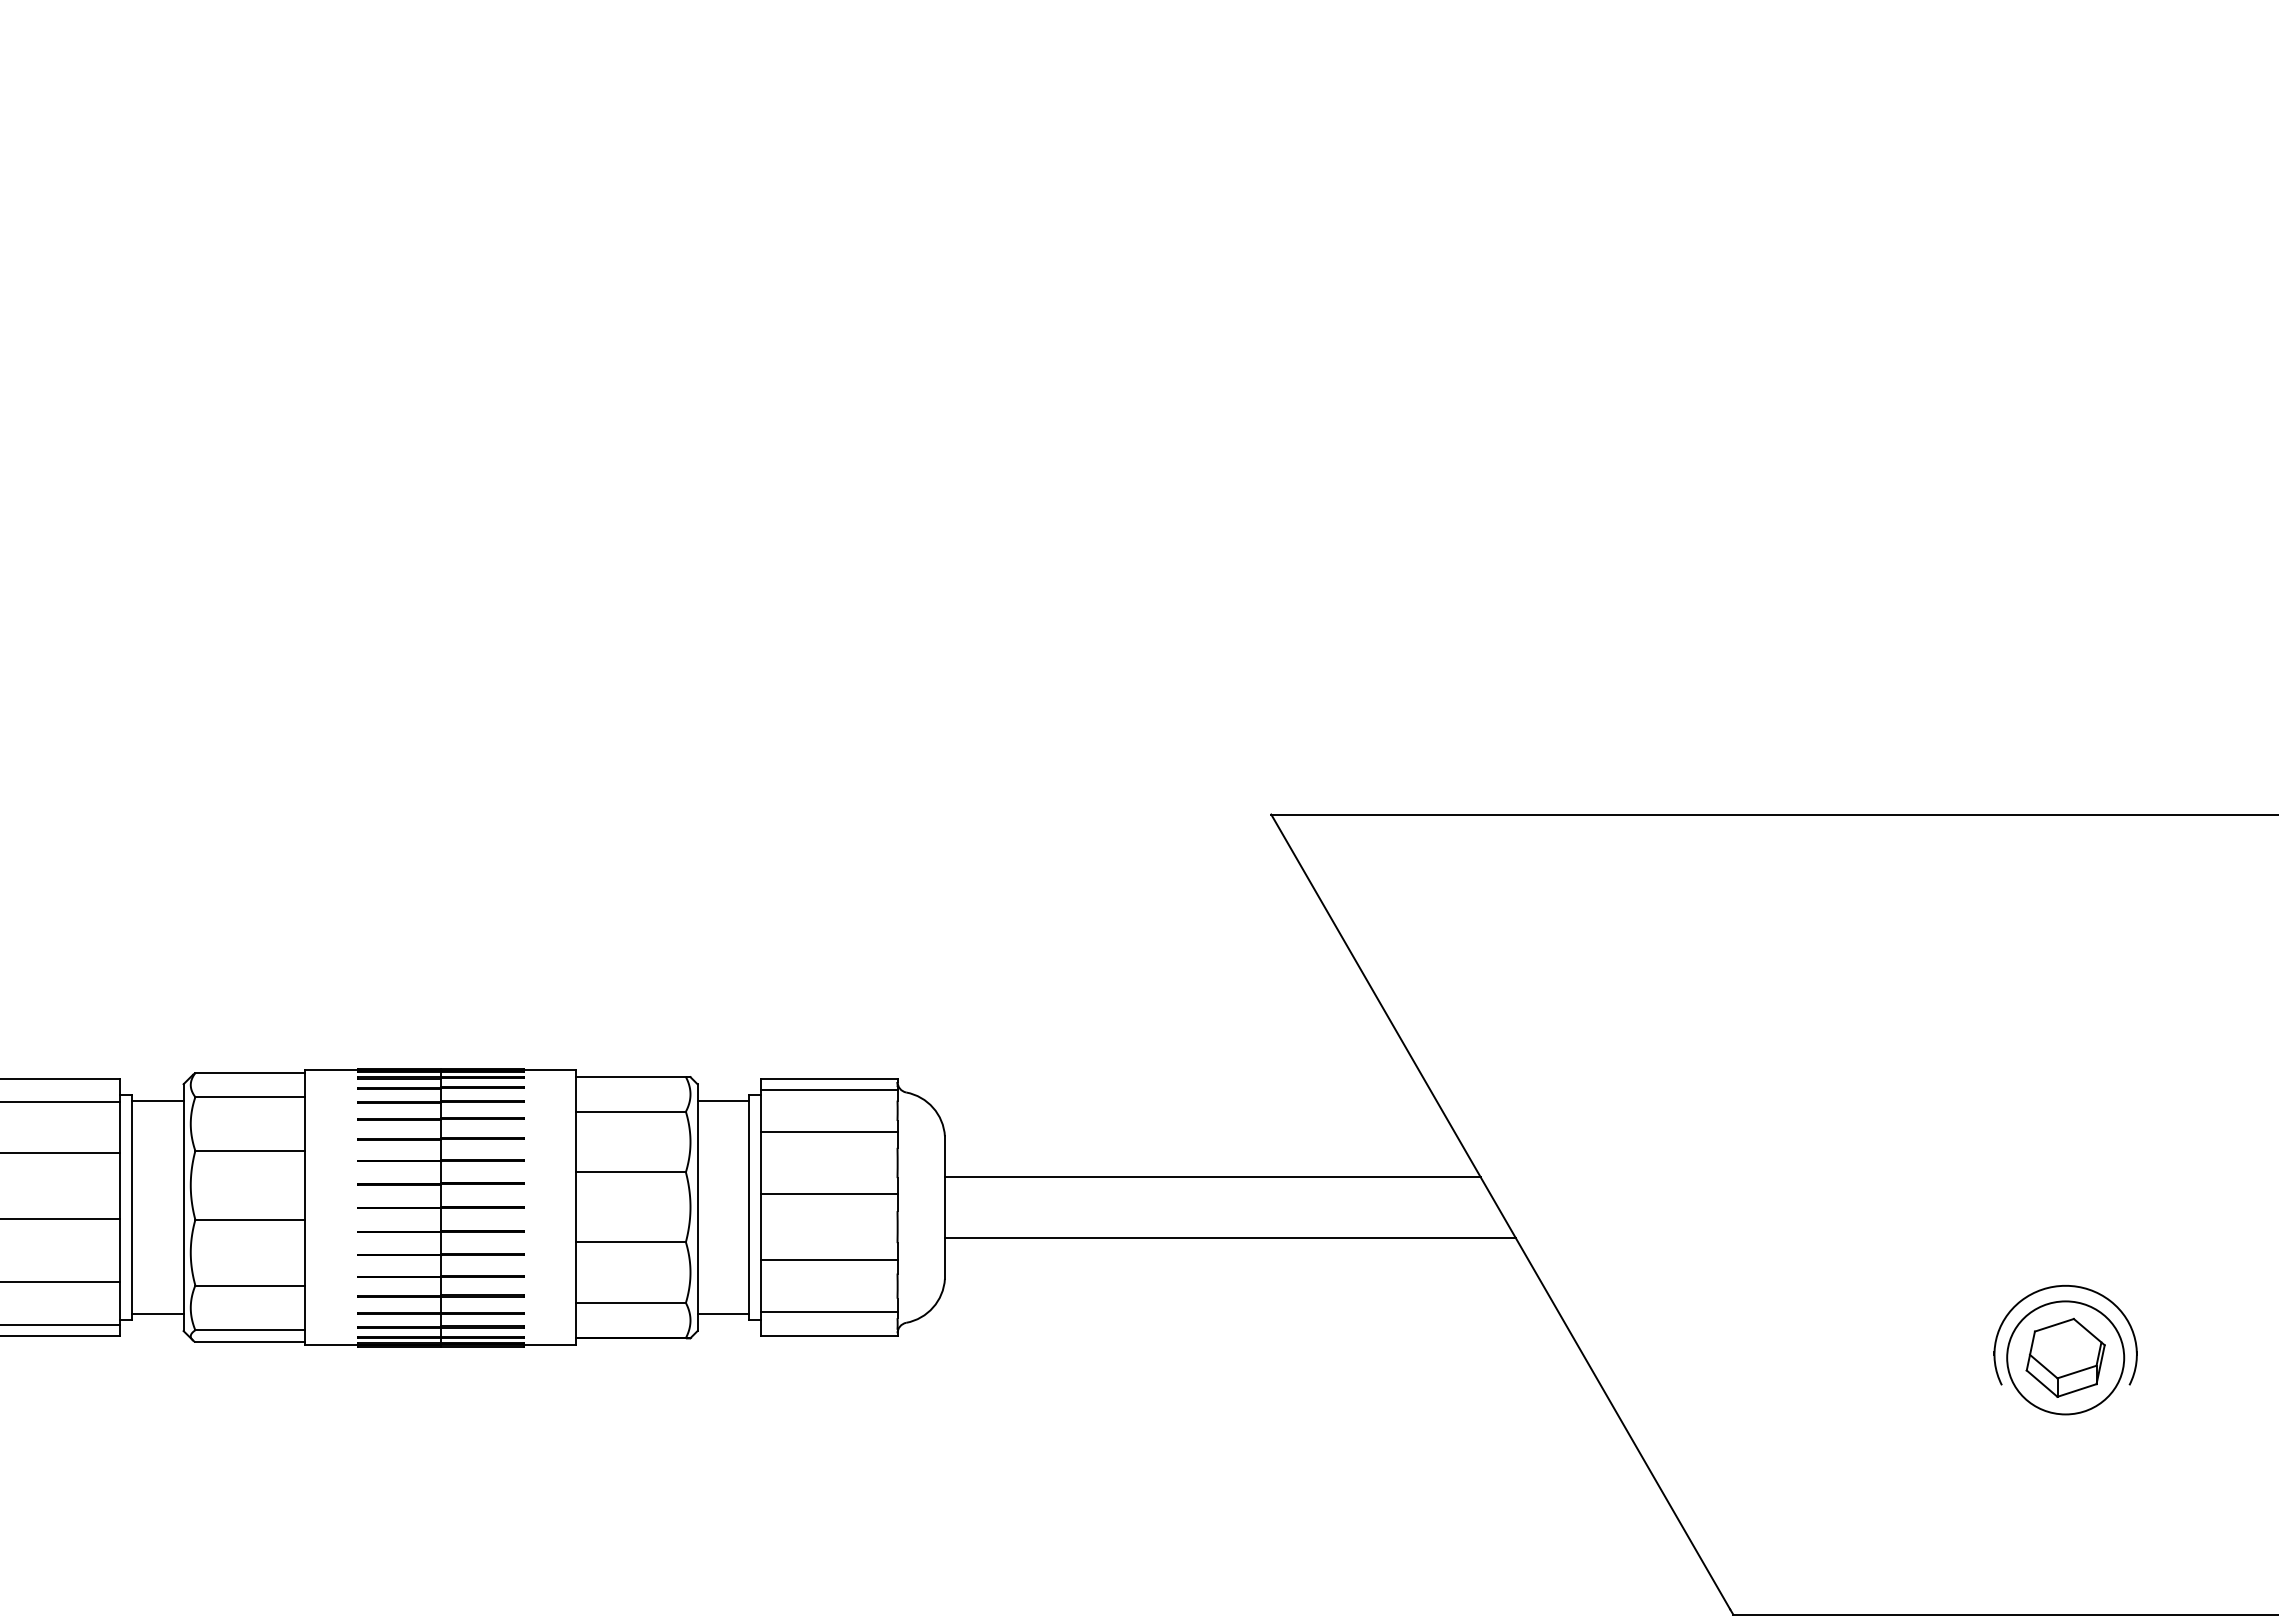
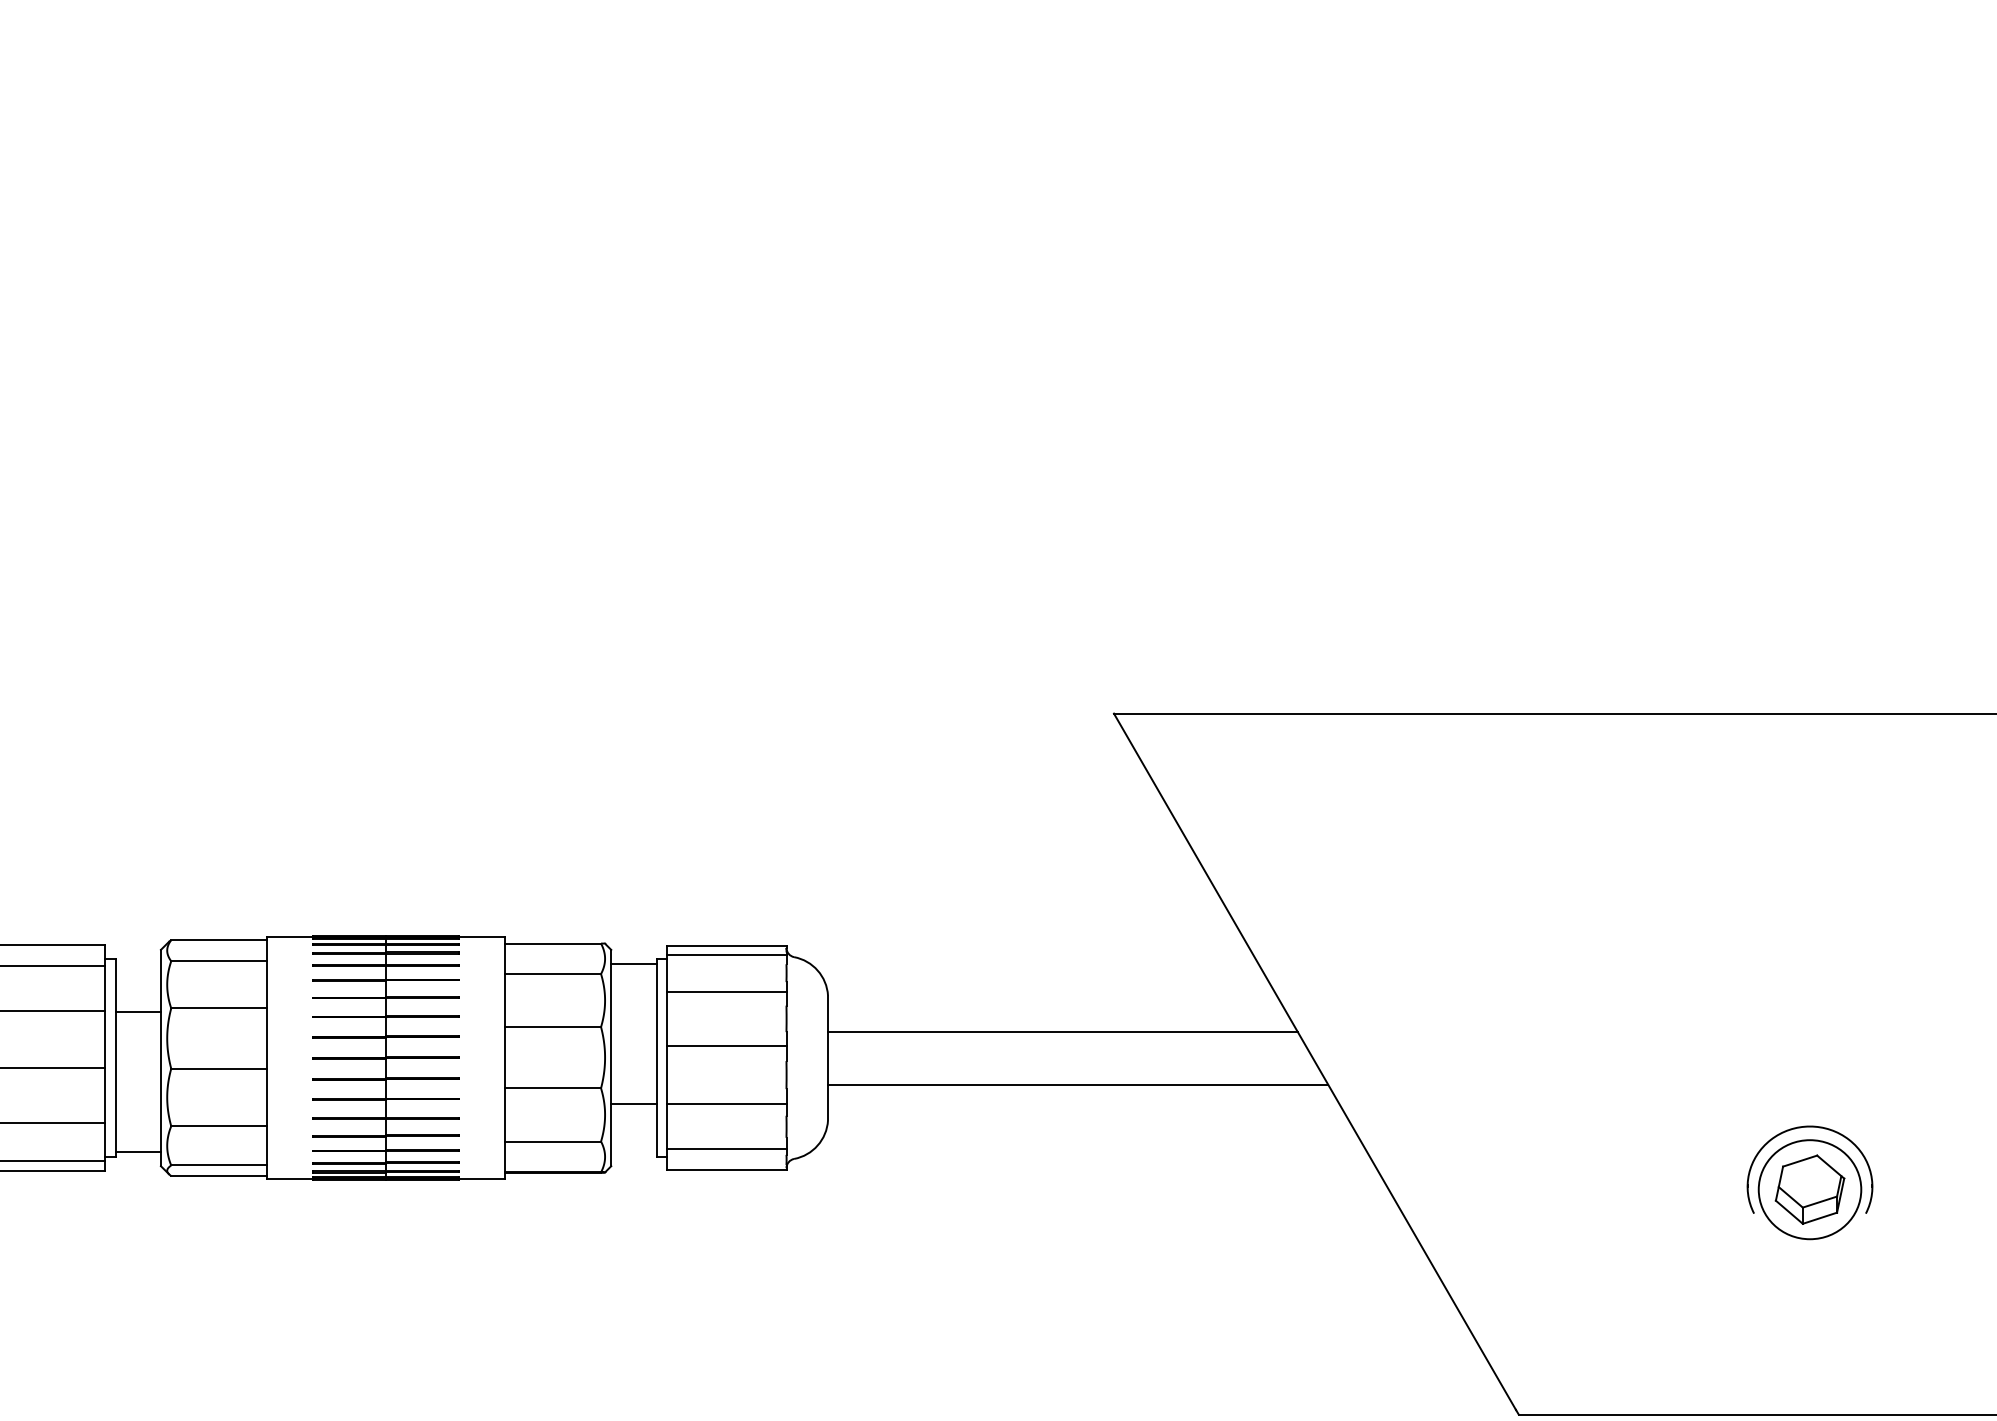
line: (157, 1100) -> (138, 1011), moved
line: (723, 1314) -> (634, 1104), moved

